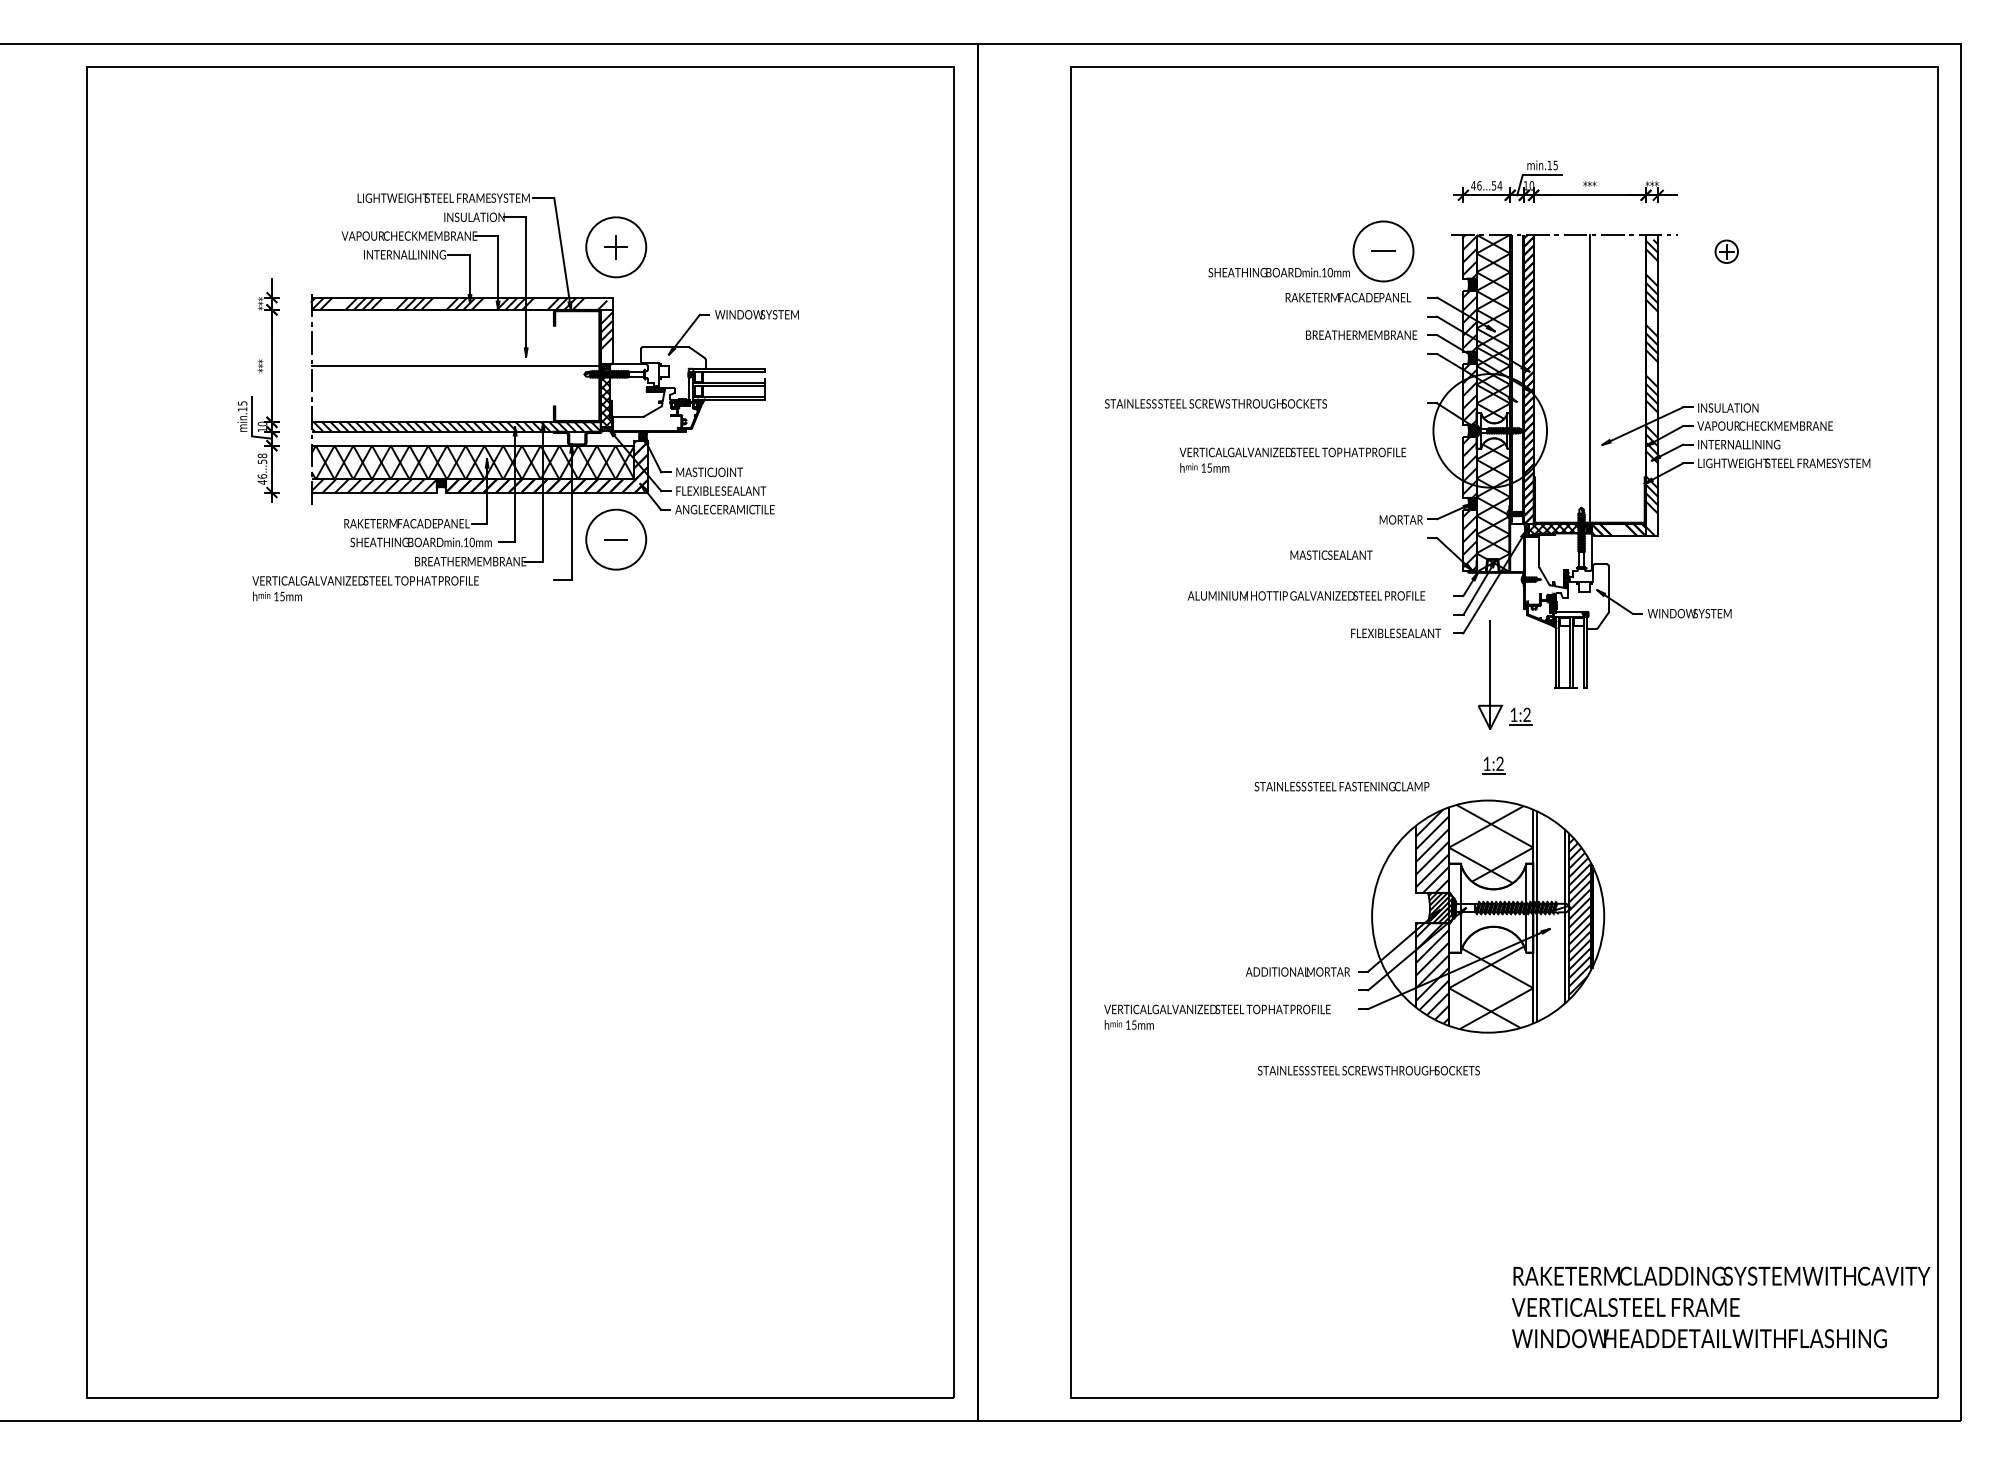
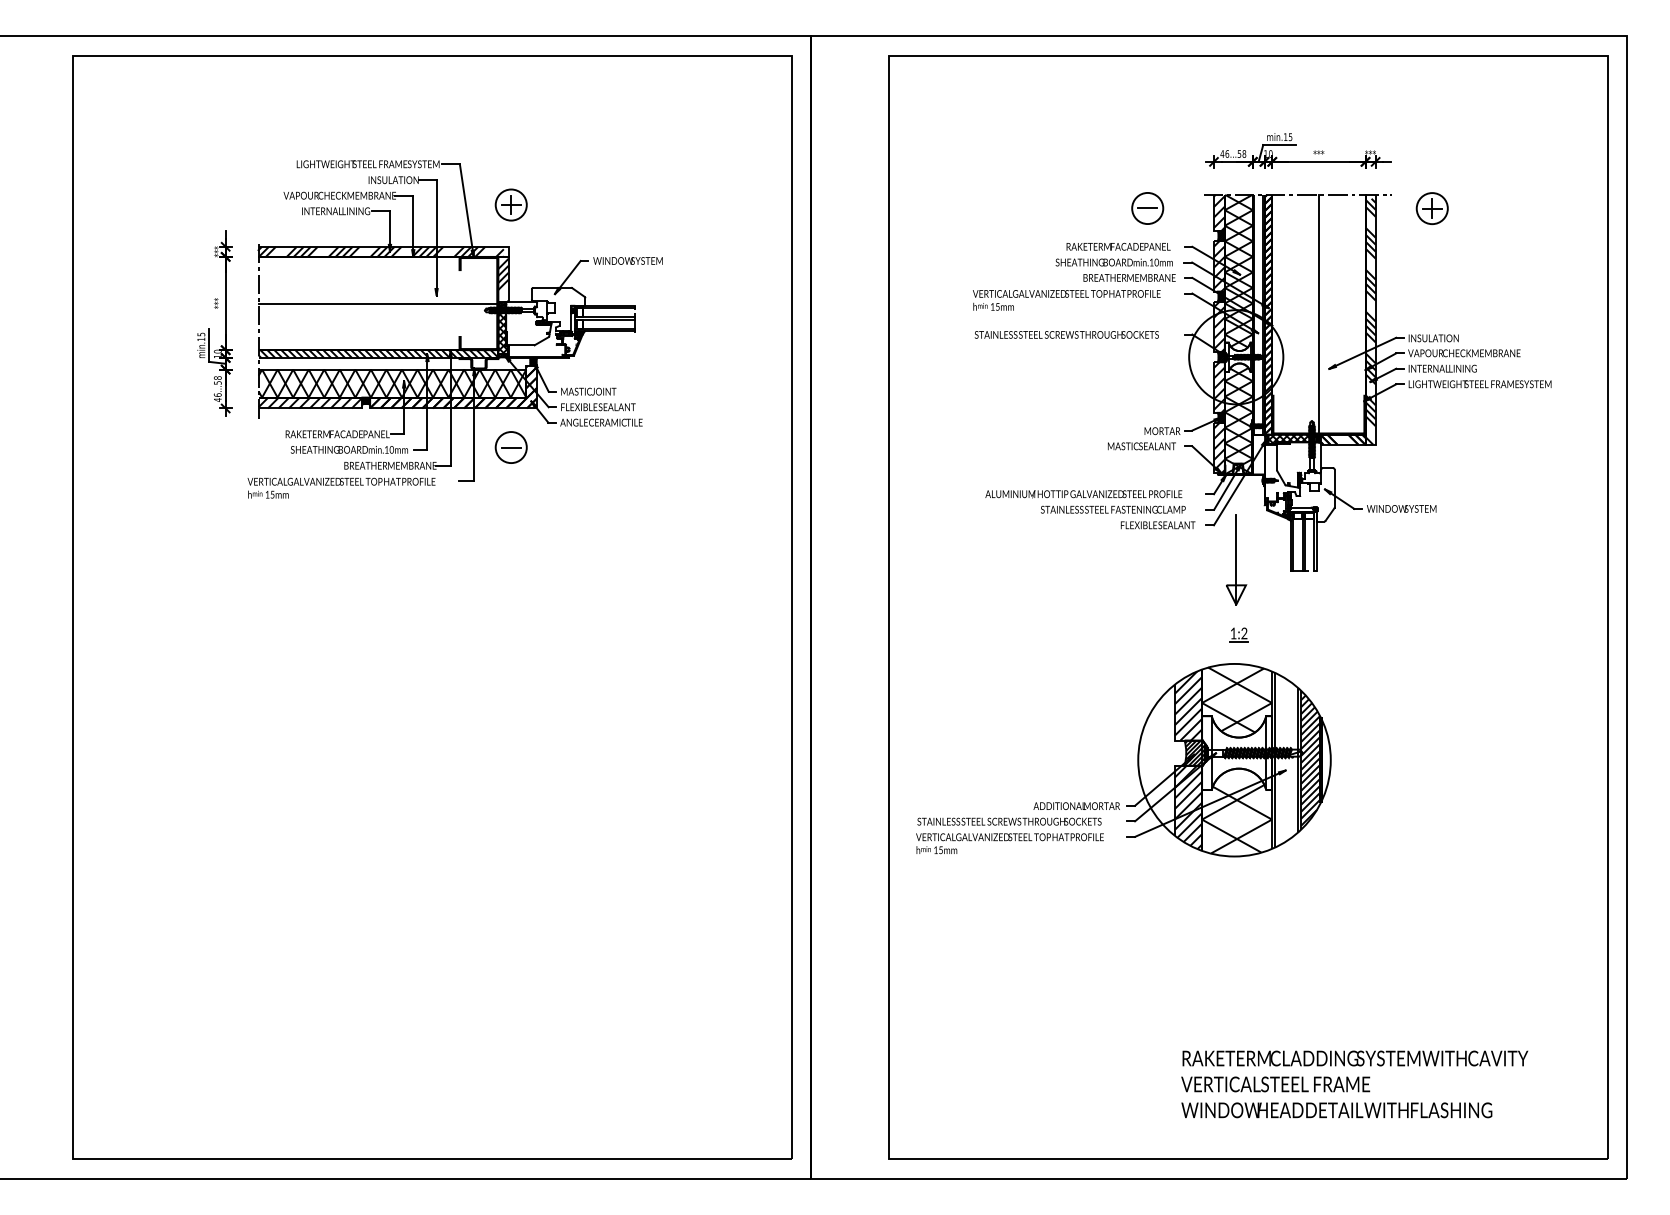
text: (1499, 185) -> (1243, 153), 46...54 -> 46...58
circle: (615, 247) -> (510, 205), size x0.62
circle: (1383, 251) -> (1147, 208), size x0.62
part: (1726, 251) -> (1432, 208), size x1.67
text: (1278, 272) -> (1113, 262), moved
text: (1215, 403) -> (1066, 334), moved
text: (1292, 459) -> (1066, 299), moved
circle: (615, 539) -> (510, 447), size x0.62
text: (1331, 554) -> (1141, 445), moved
text: (365, 588) -> (341, 488), moved
part: (1520, 716) -> (1261, 594), removed
text: (1341, 786) -> (1112, 509), moved
text: (1368, 1070) -> (1009, 821), moved
text: (1721, 1307) -> (1355, 1084), moved

